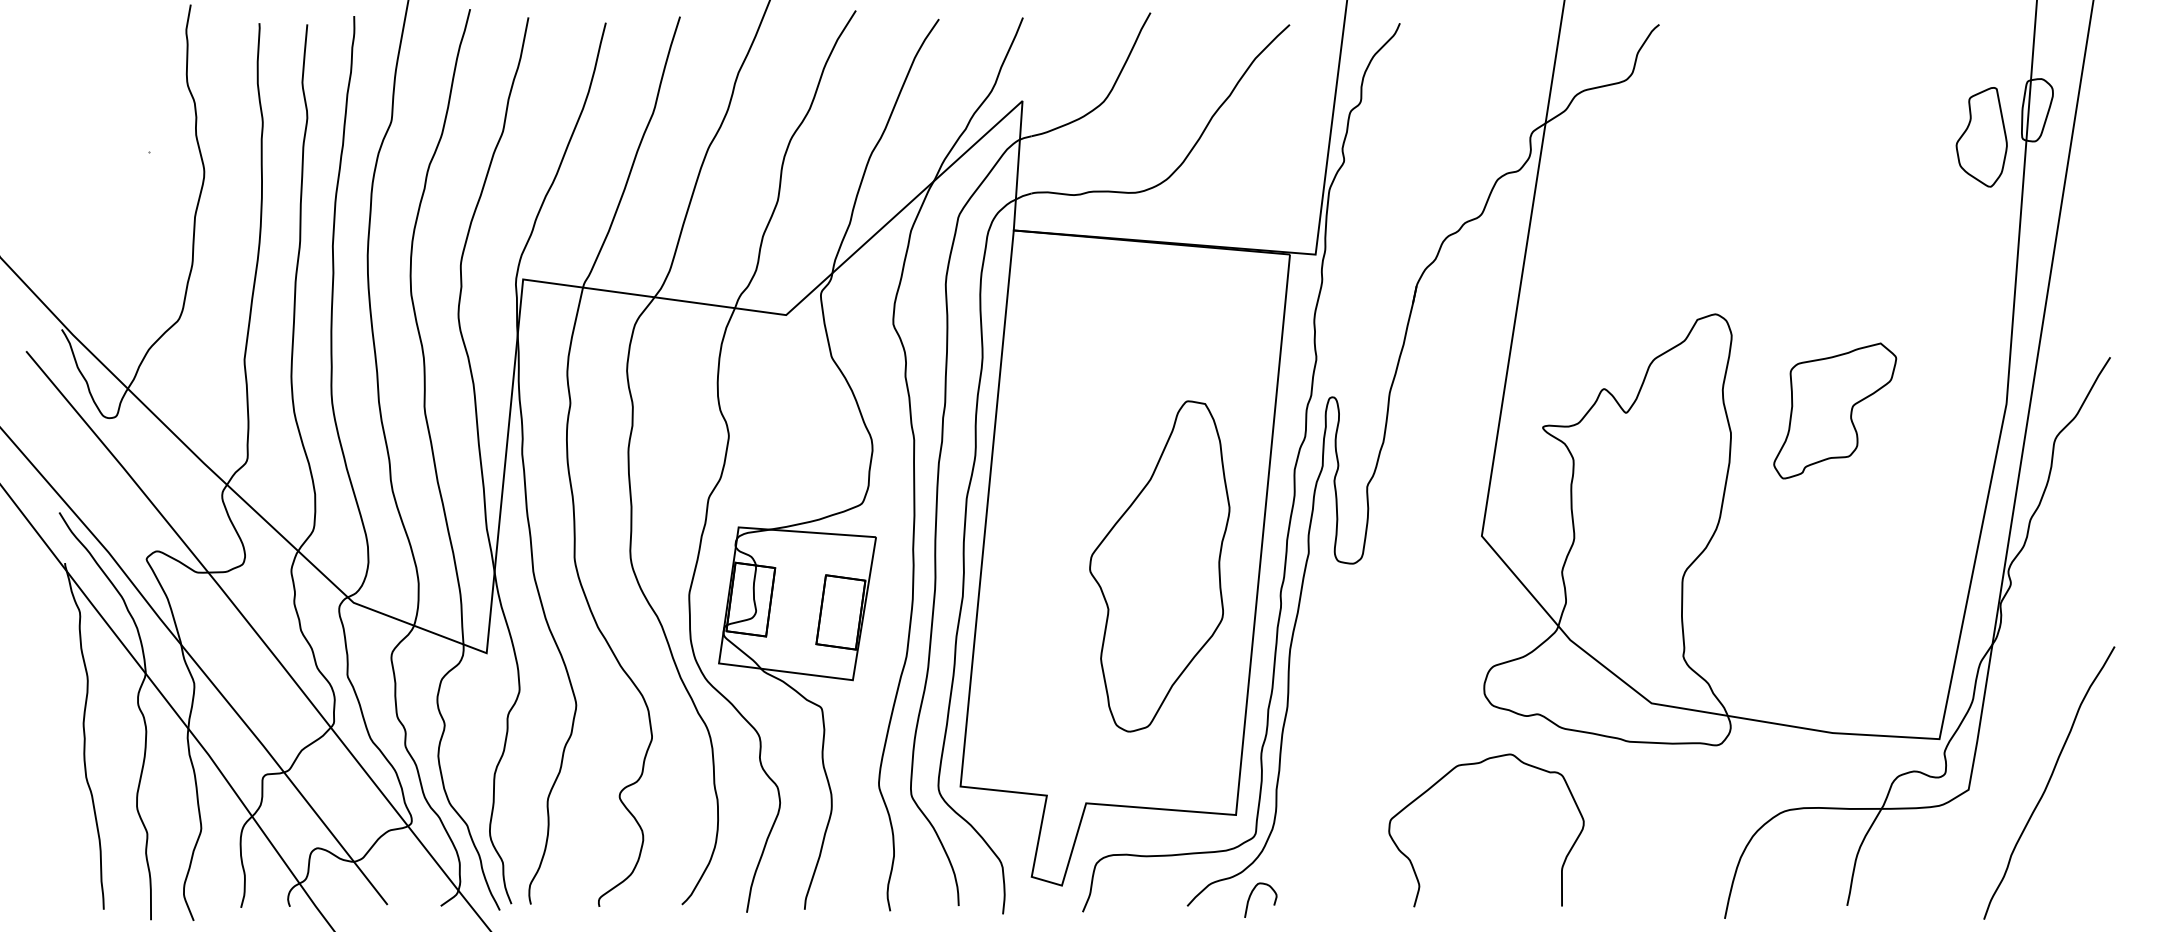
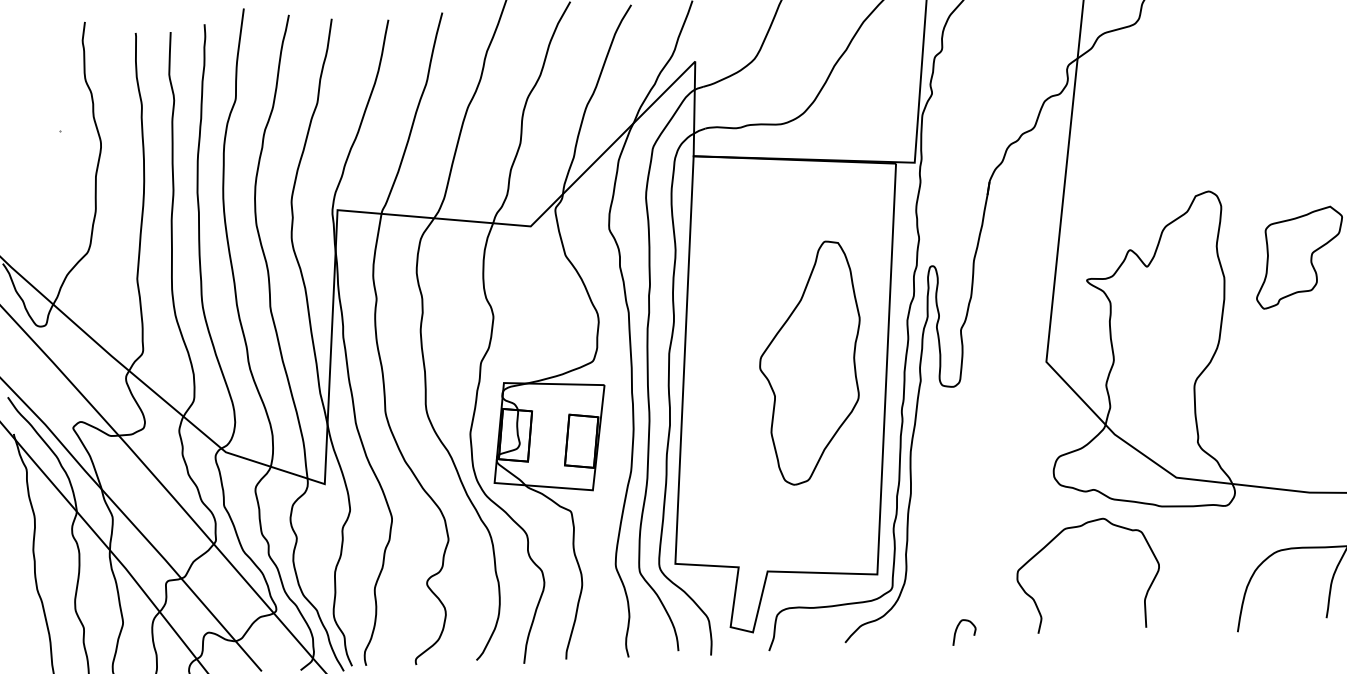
part: (1159, 566) -> (810, 363), moved
curve: (1477, 764) -> (1079, 527), moved
curve: (1251, 895) -> (957, 629), moved

